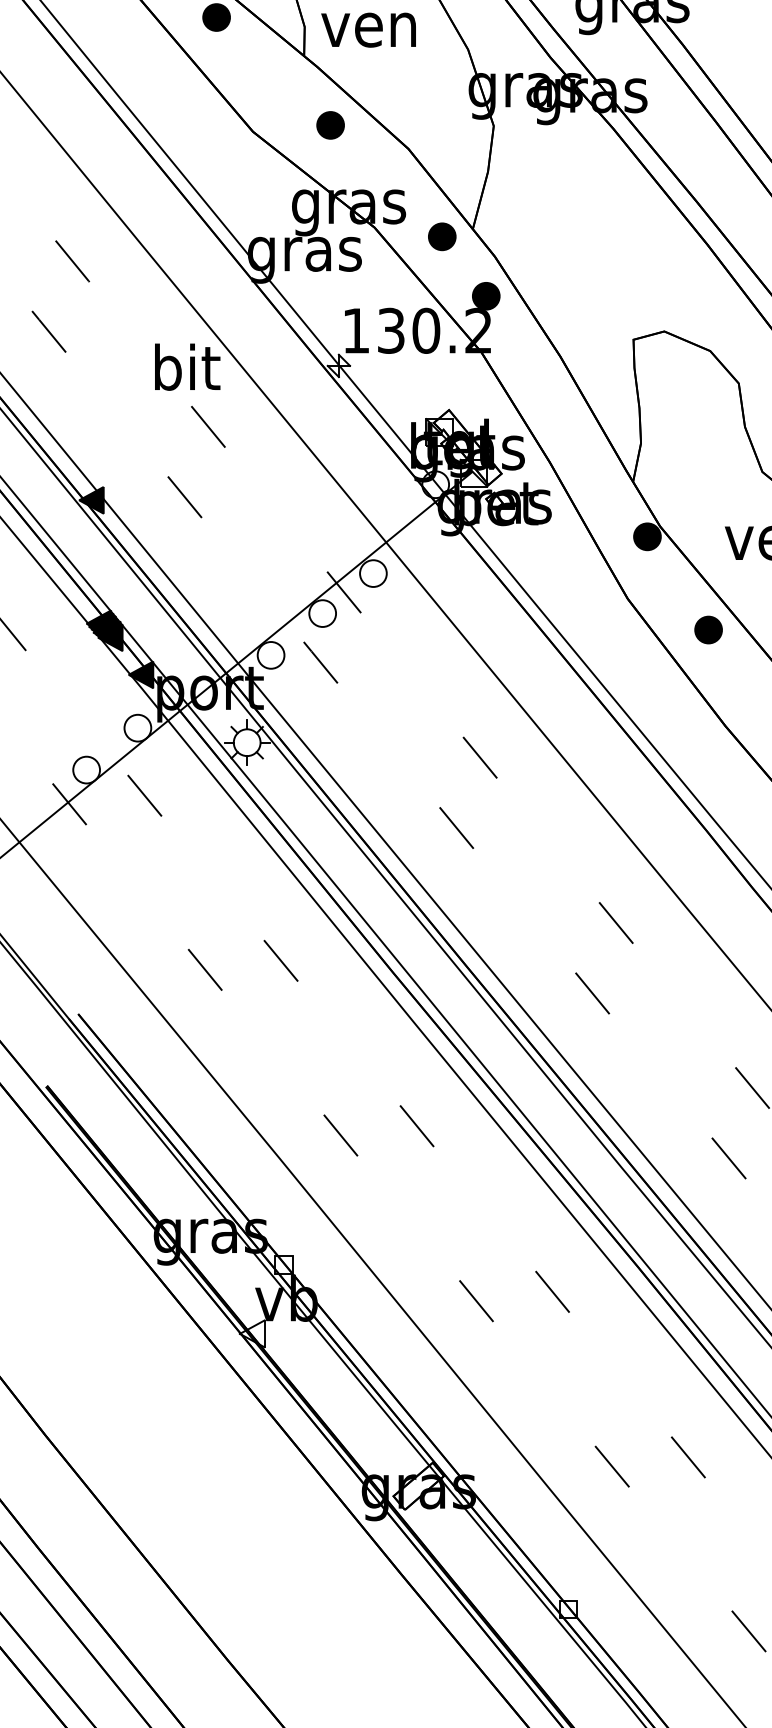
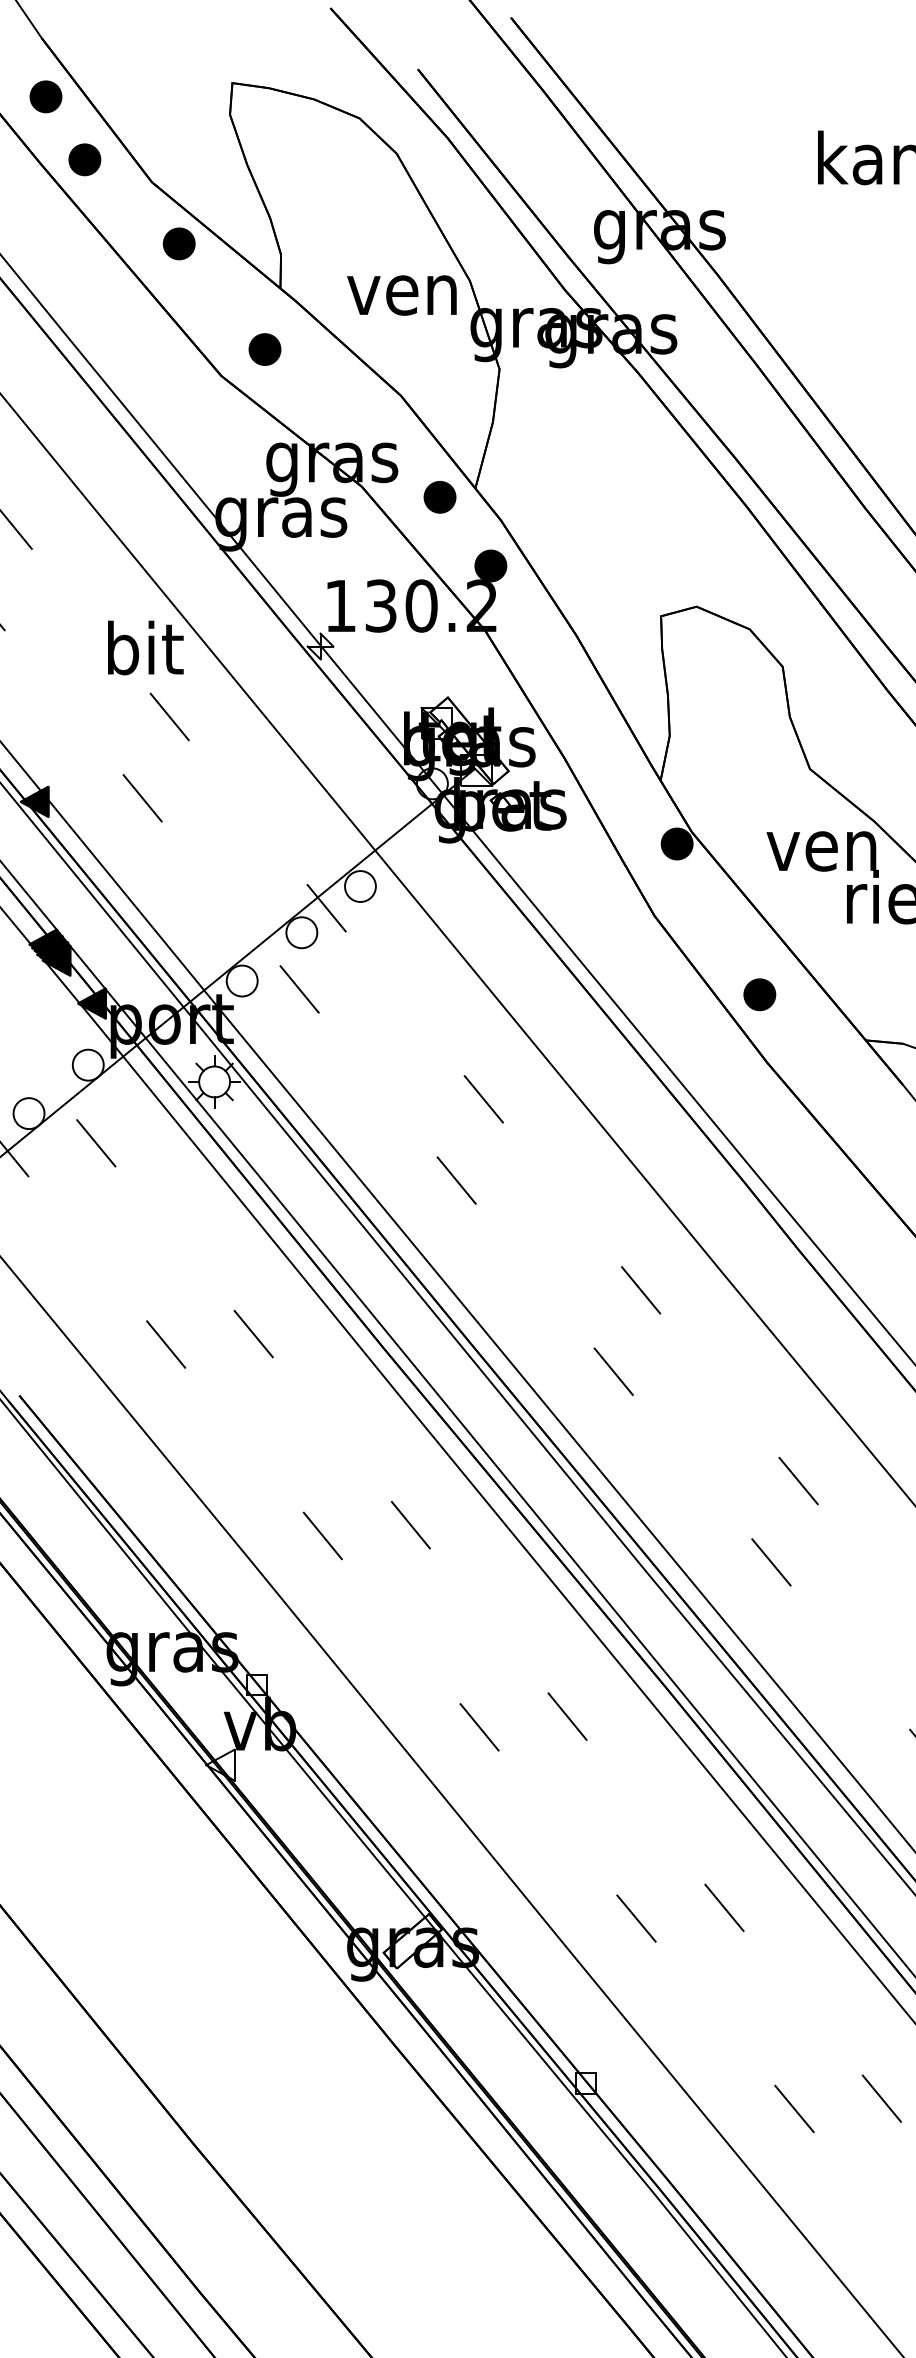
text: (368, 30) -> (401, 295), moved
part: (330, 125) -> (264, 349), moved
part: (708, 629) -> (759, 994), moved

